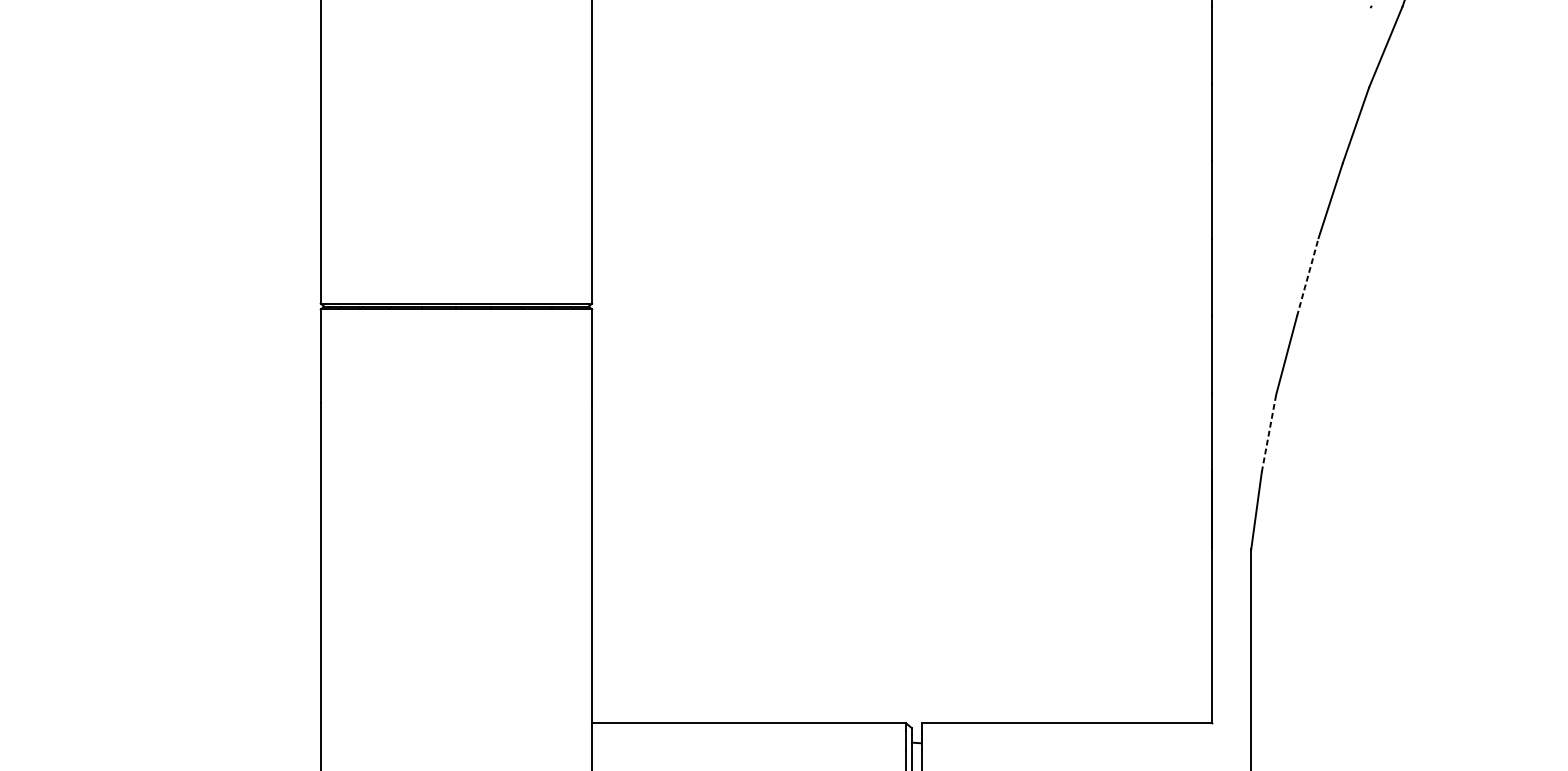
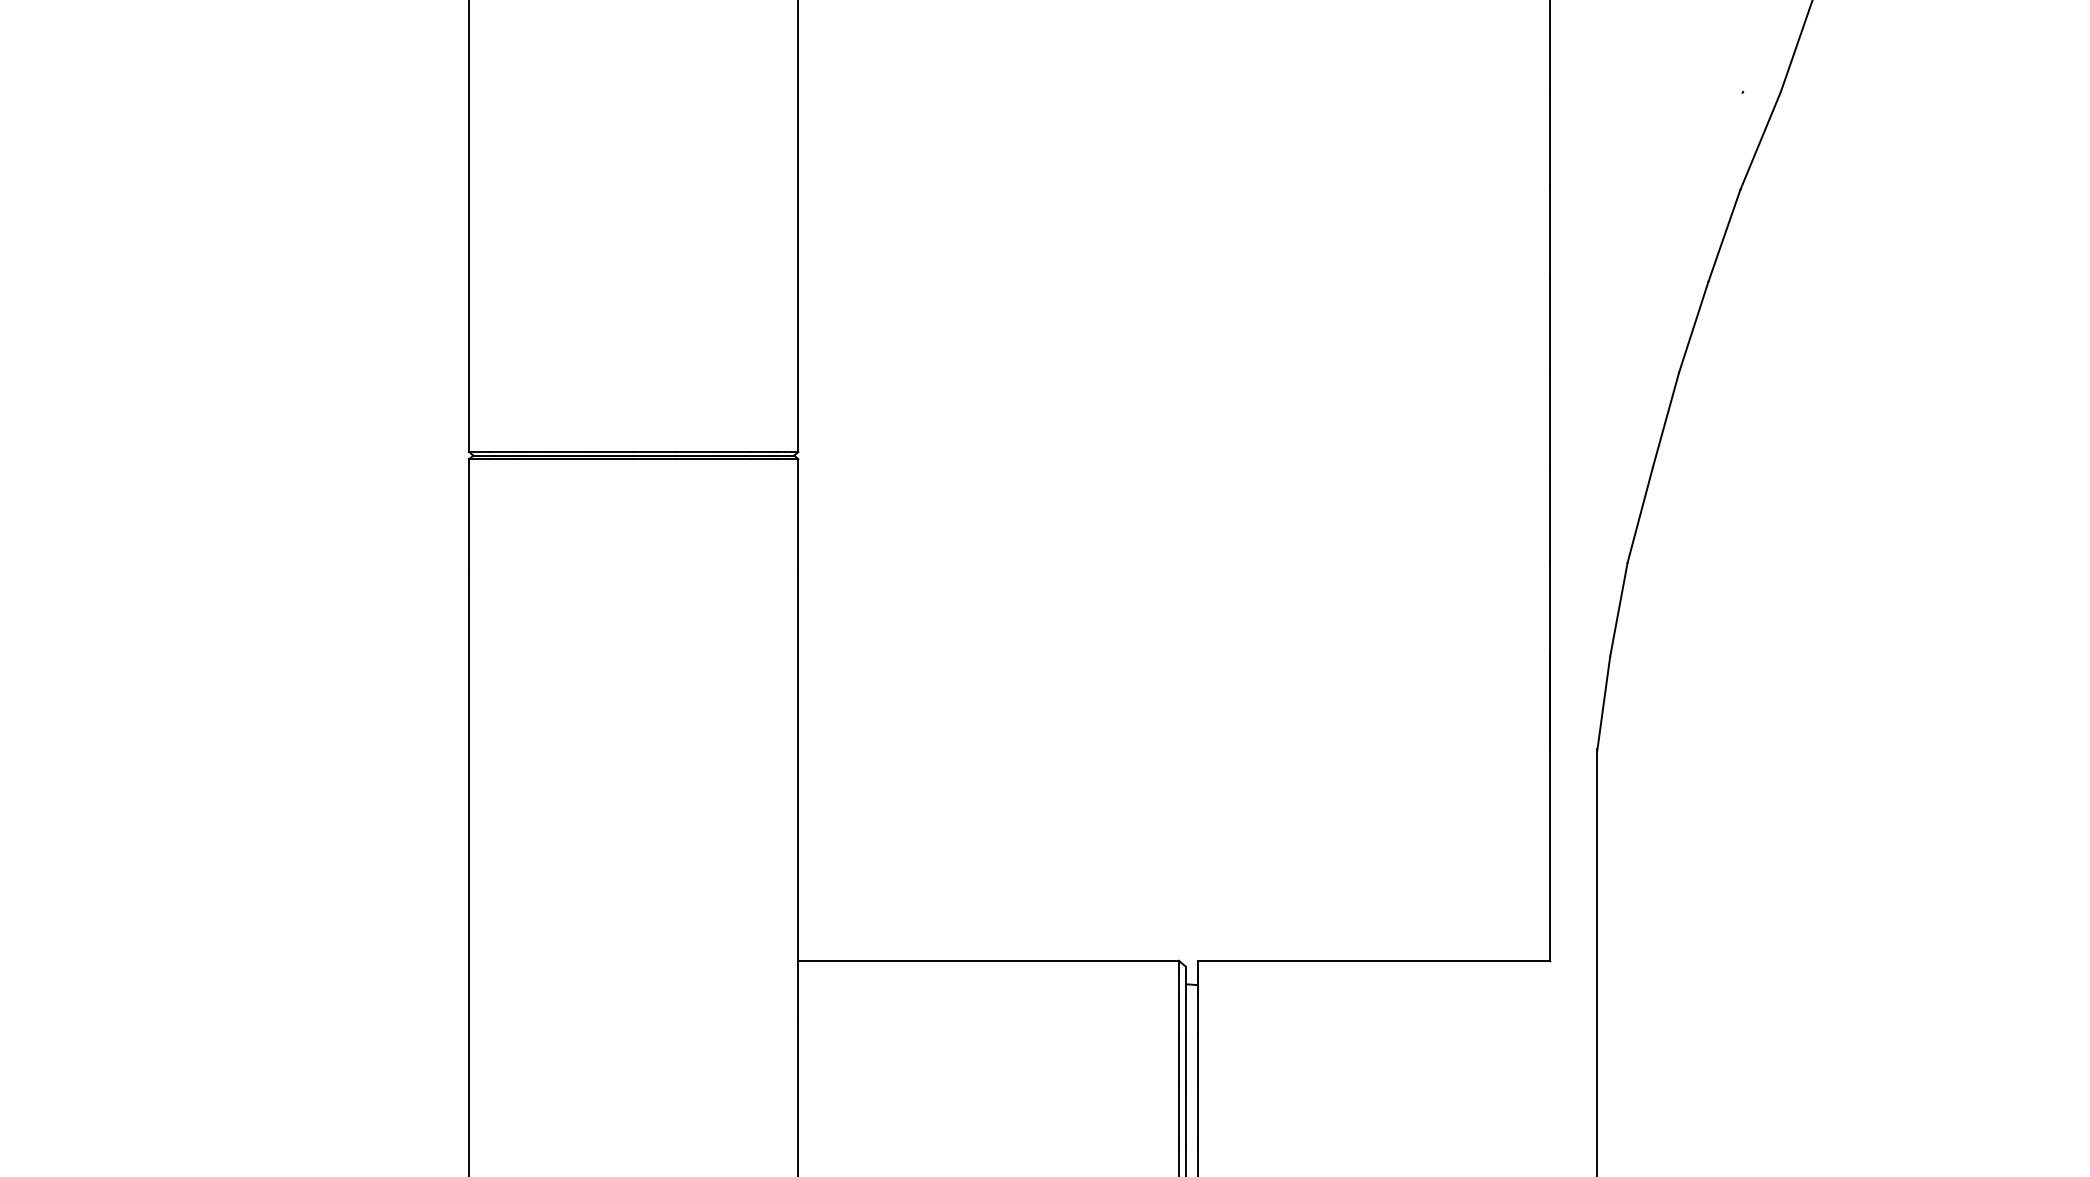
line: (1308, 276) -> (1666, 419), dashed -> solid
line: (1268, 433) -> (1618, 609), dashed -> solid

